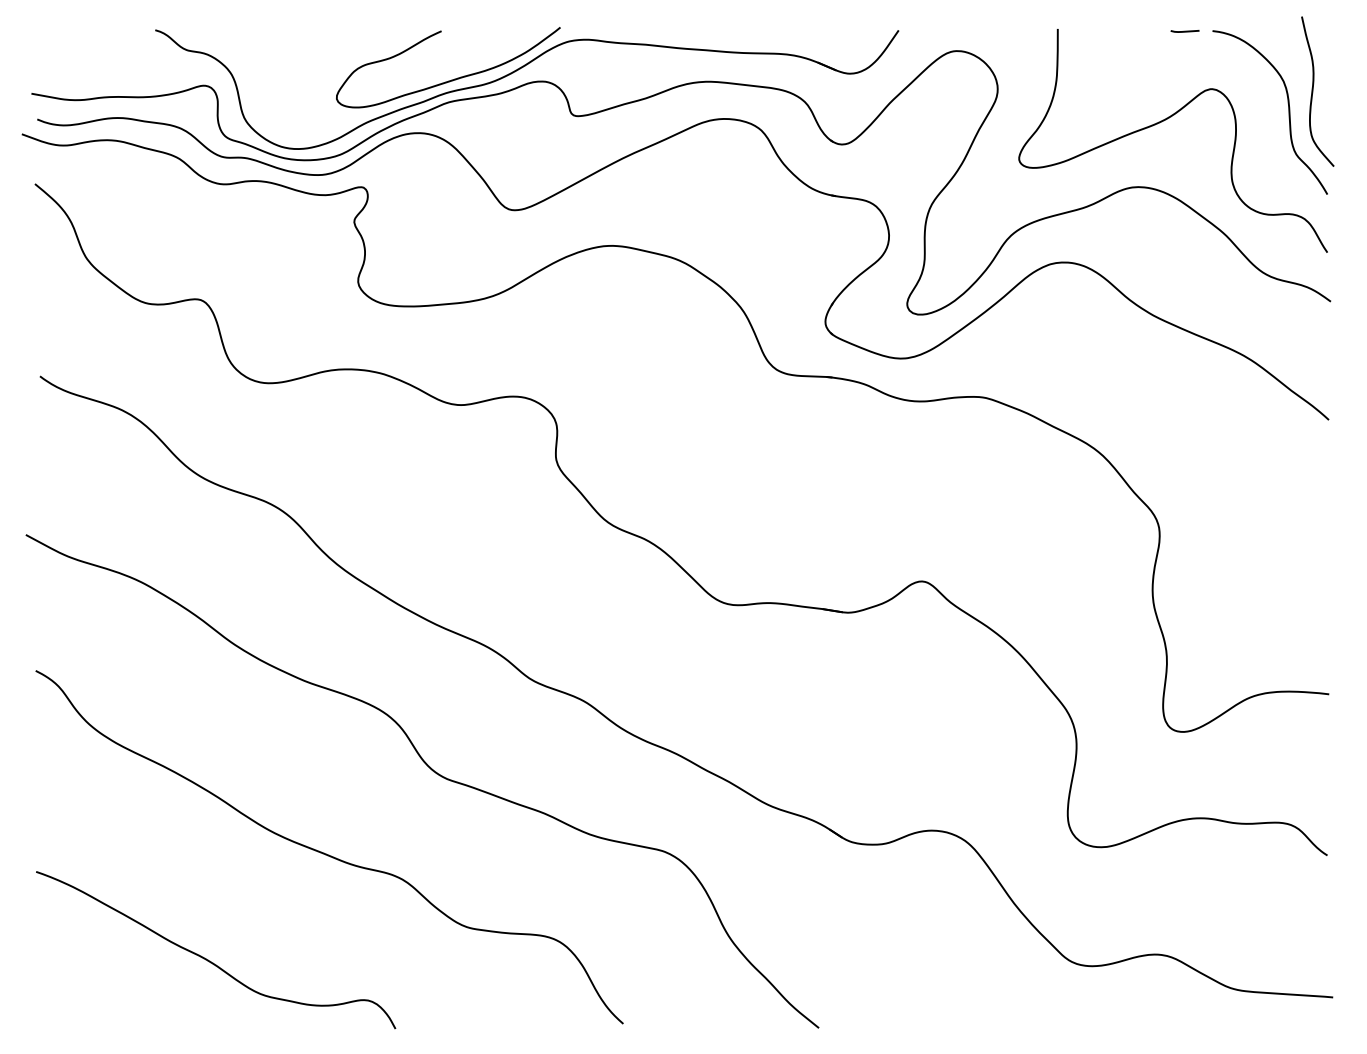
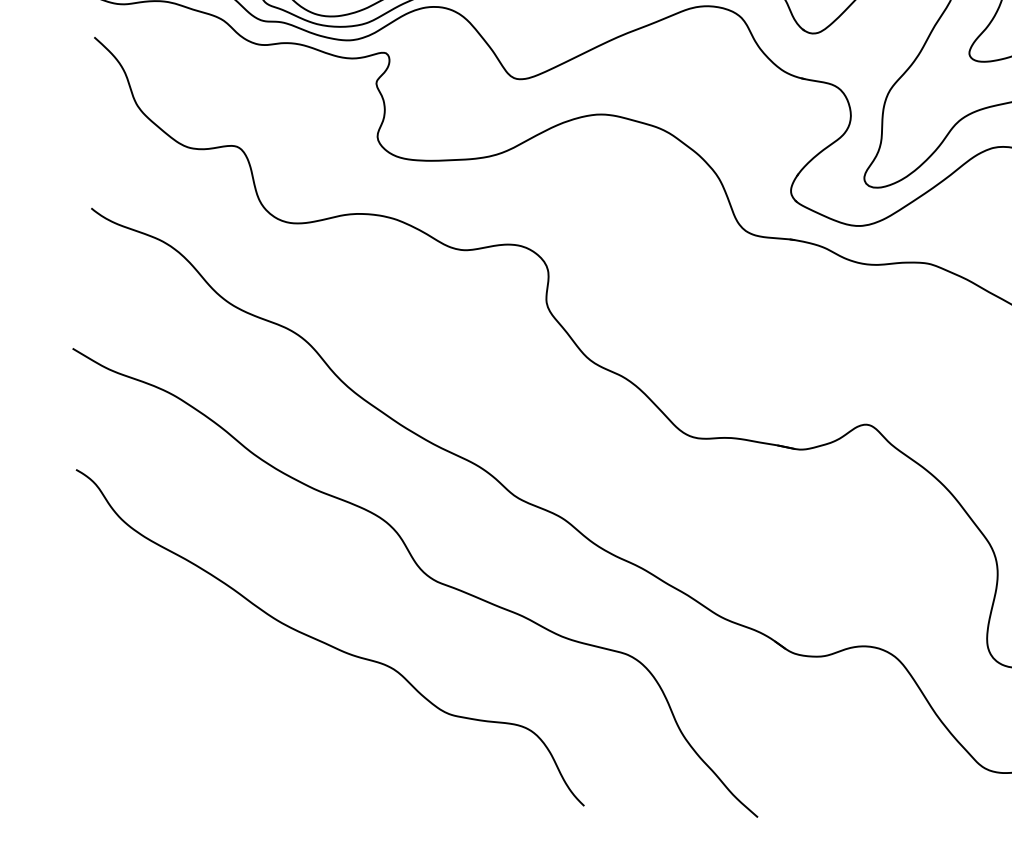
curve: (208, 959) -> (218, 732), removed

